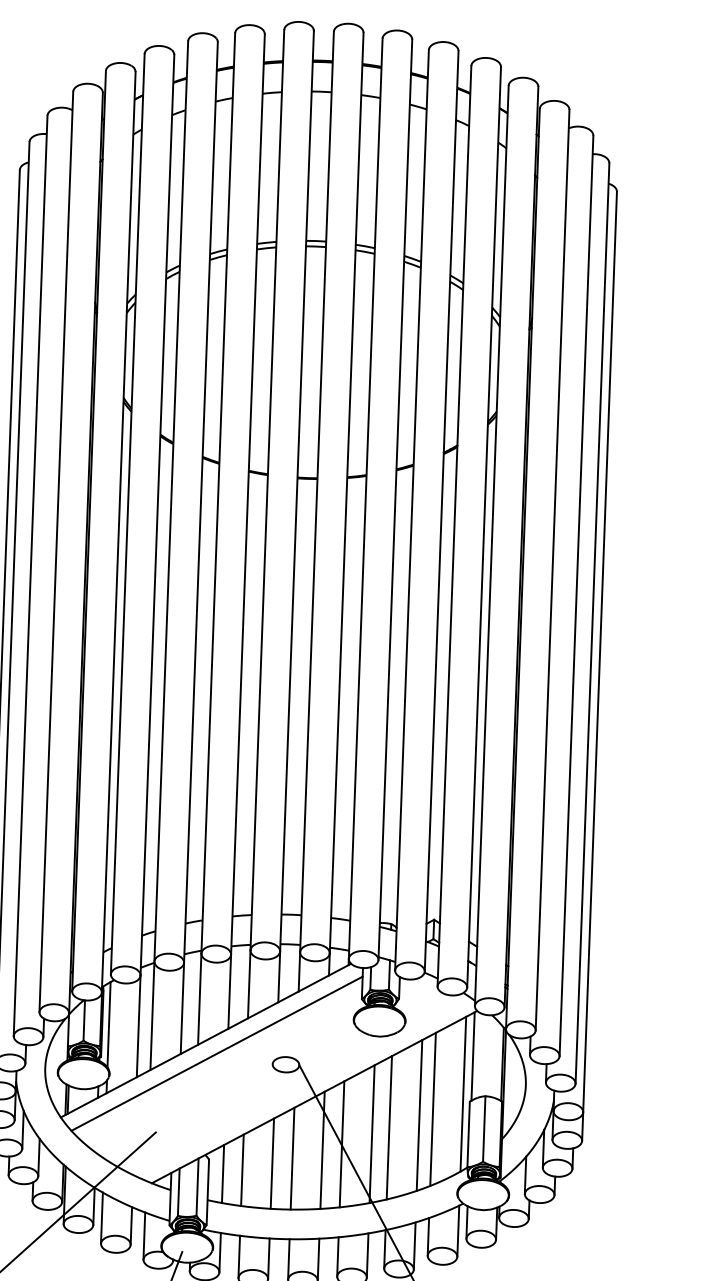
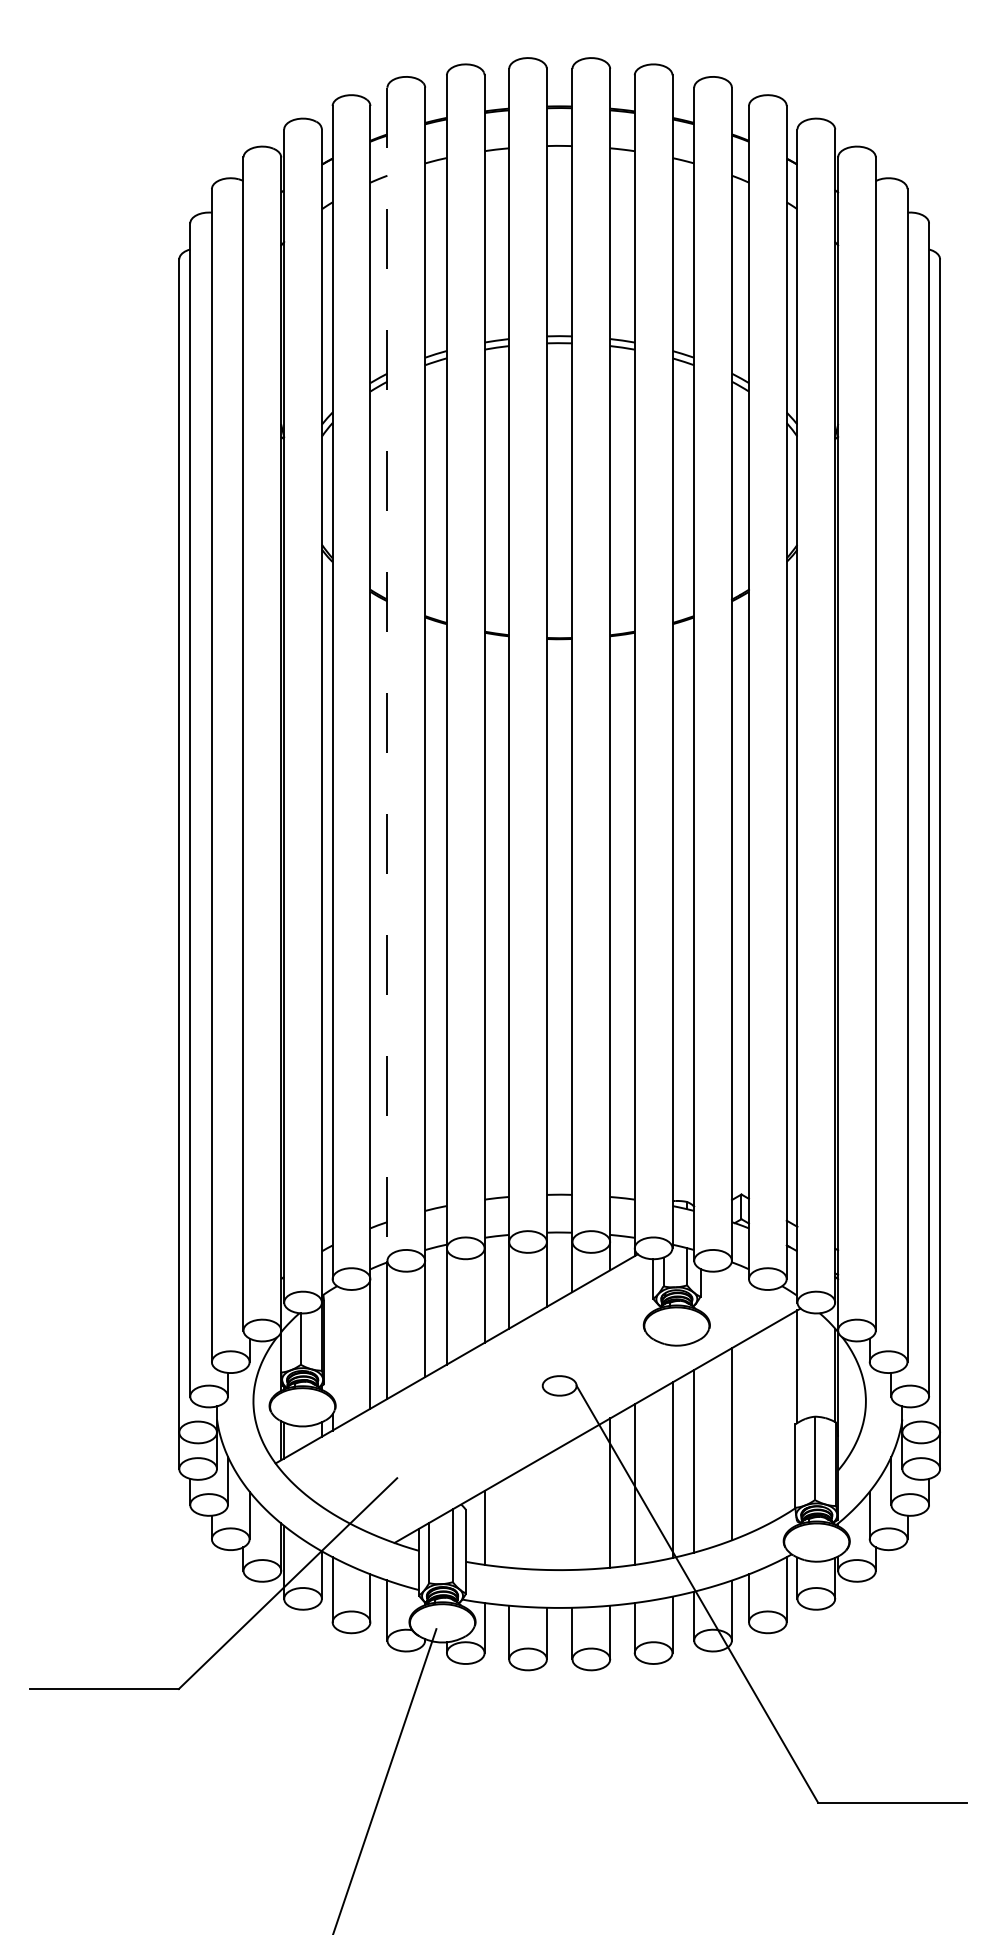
line: (171, 501) -> (387, 674), solid -> dashed
line: (108, 1024) -> (332, 1342), removed
line: (217, 1053) -> (471, 1374), removed
line: (463, 1093) -> (786, 1414), removed
line: (432, 1109) -> (748, 1435), removed
line: (292, 1158) -> (572, 1504), removed
line: (272, 1162) -> (546, 1511), removed
line: (242, 1169) -> (509, 1521), removed

